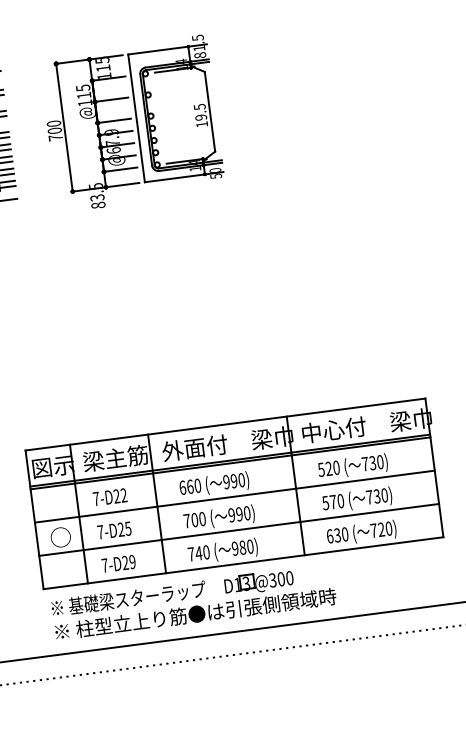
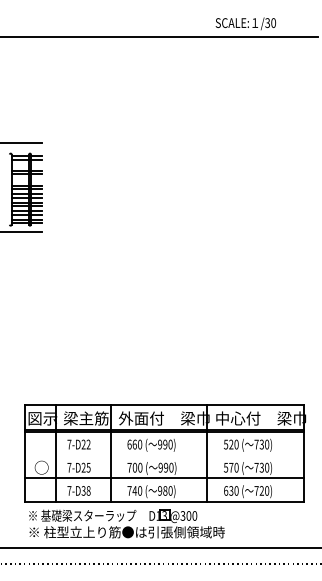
part: (132, 123) -> (127, 190), removed
line: (234, 496) -> (164, 455), removed
text: (127, 561) -> (85, 490), 7-D29 -> 7-D38

